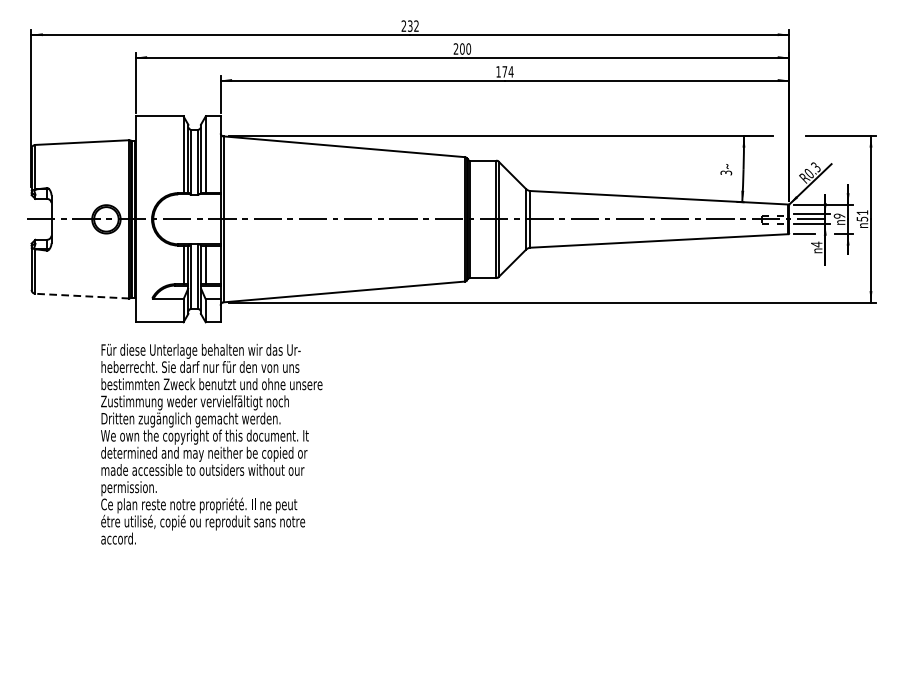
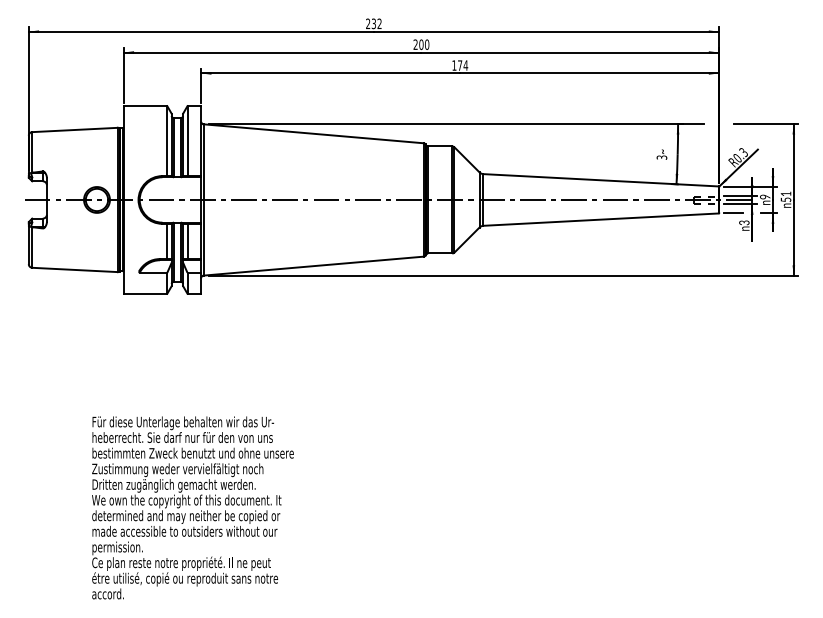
text: (816, 244) -> (744, 222), 4 -> 3
line: (82, 295) -> (75, 269), dashed -> solid
text: (211, 443) -> (192, 507), moved

